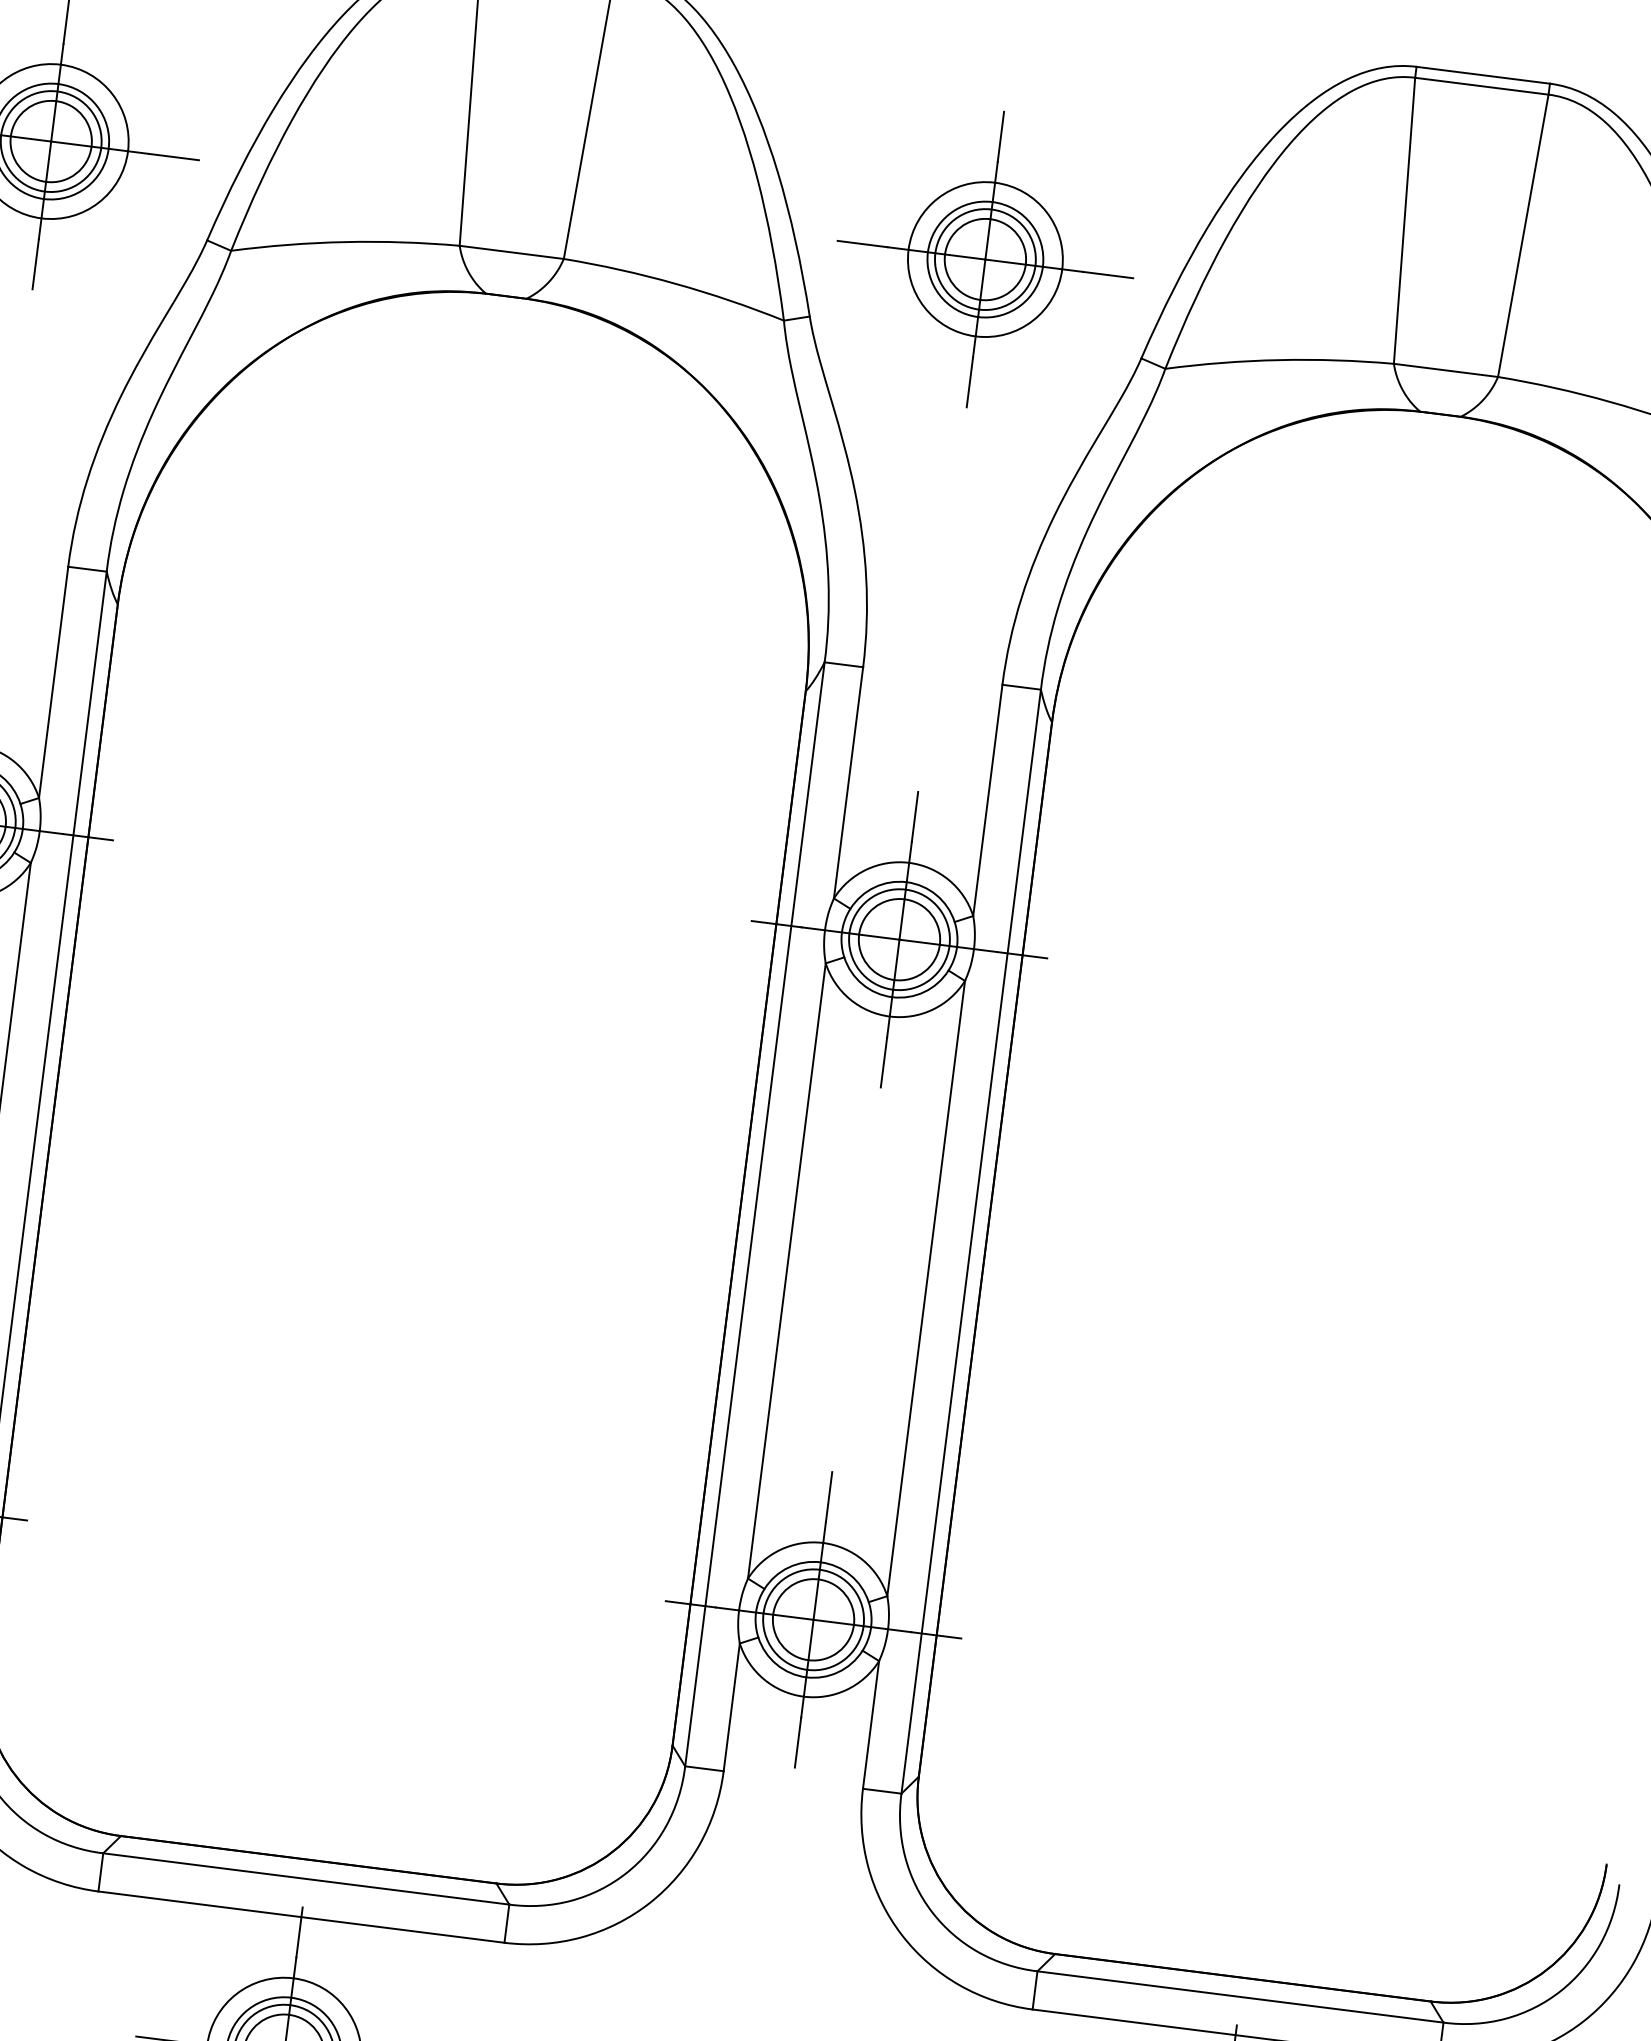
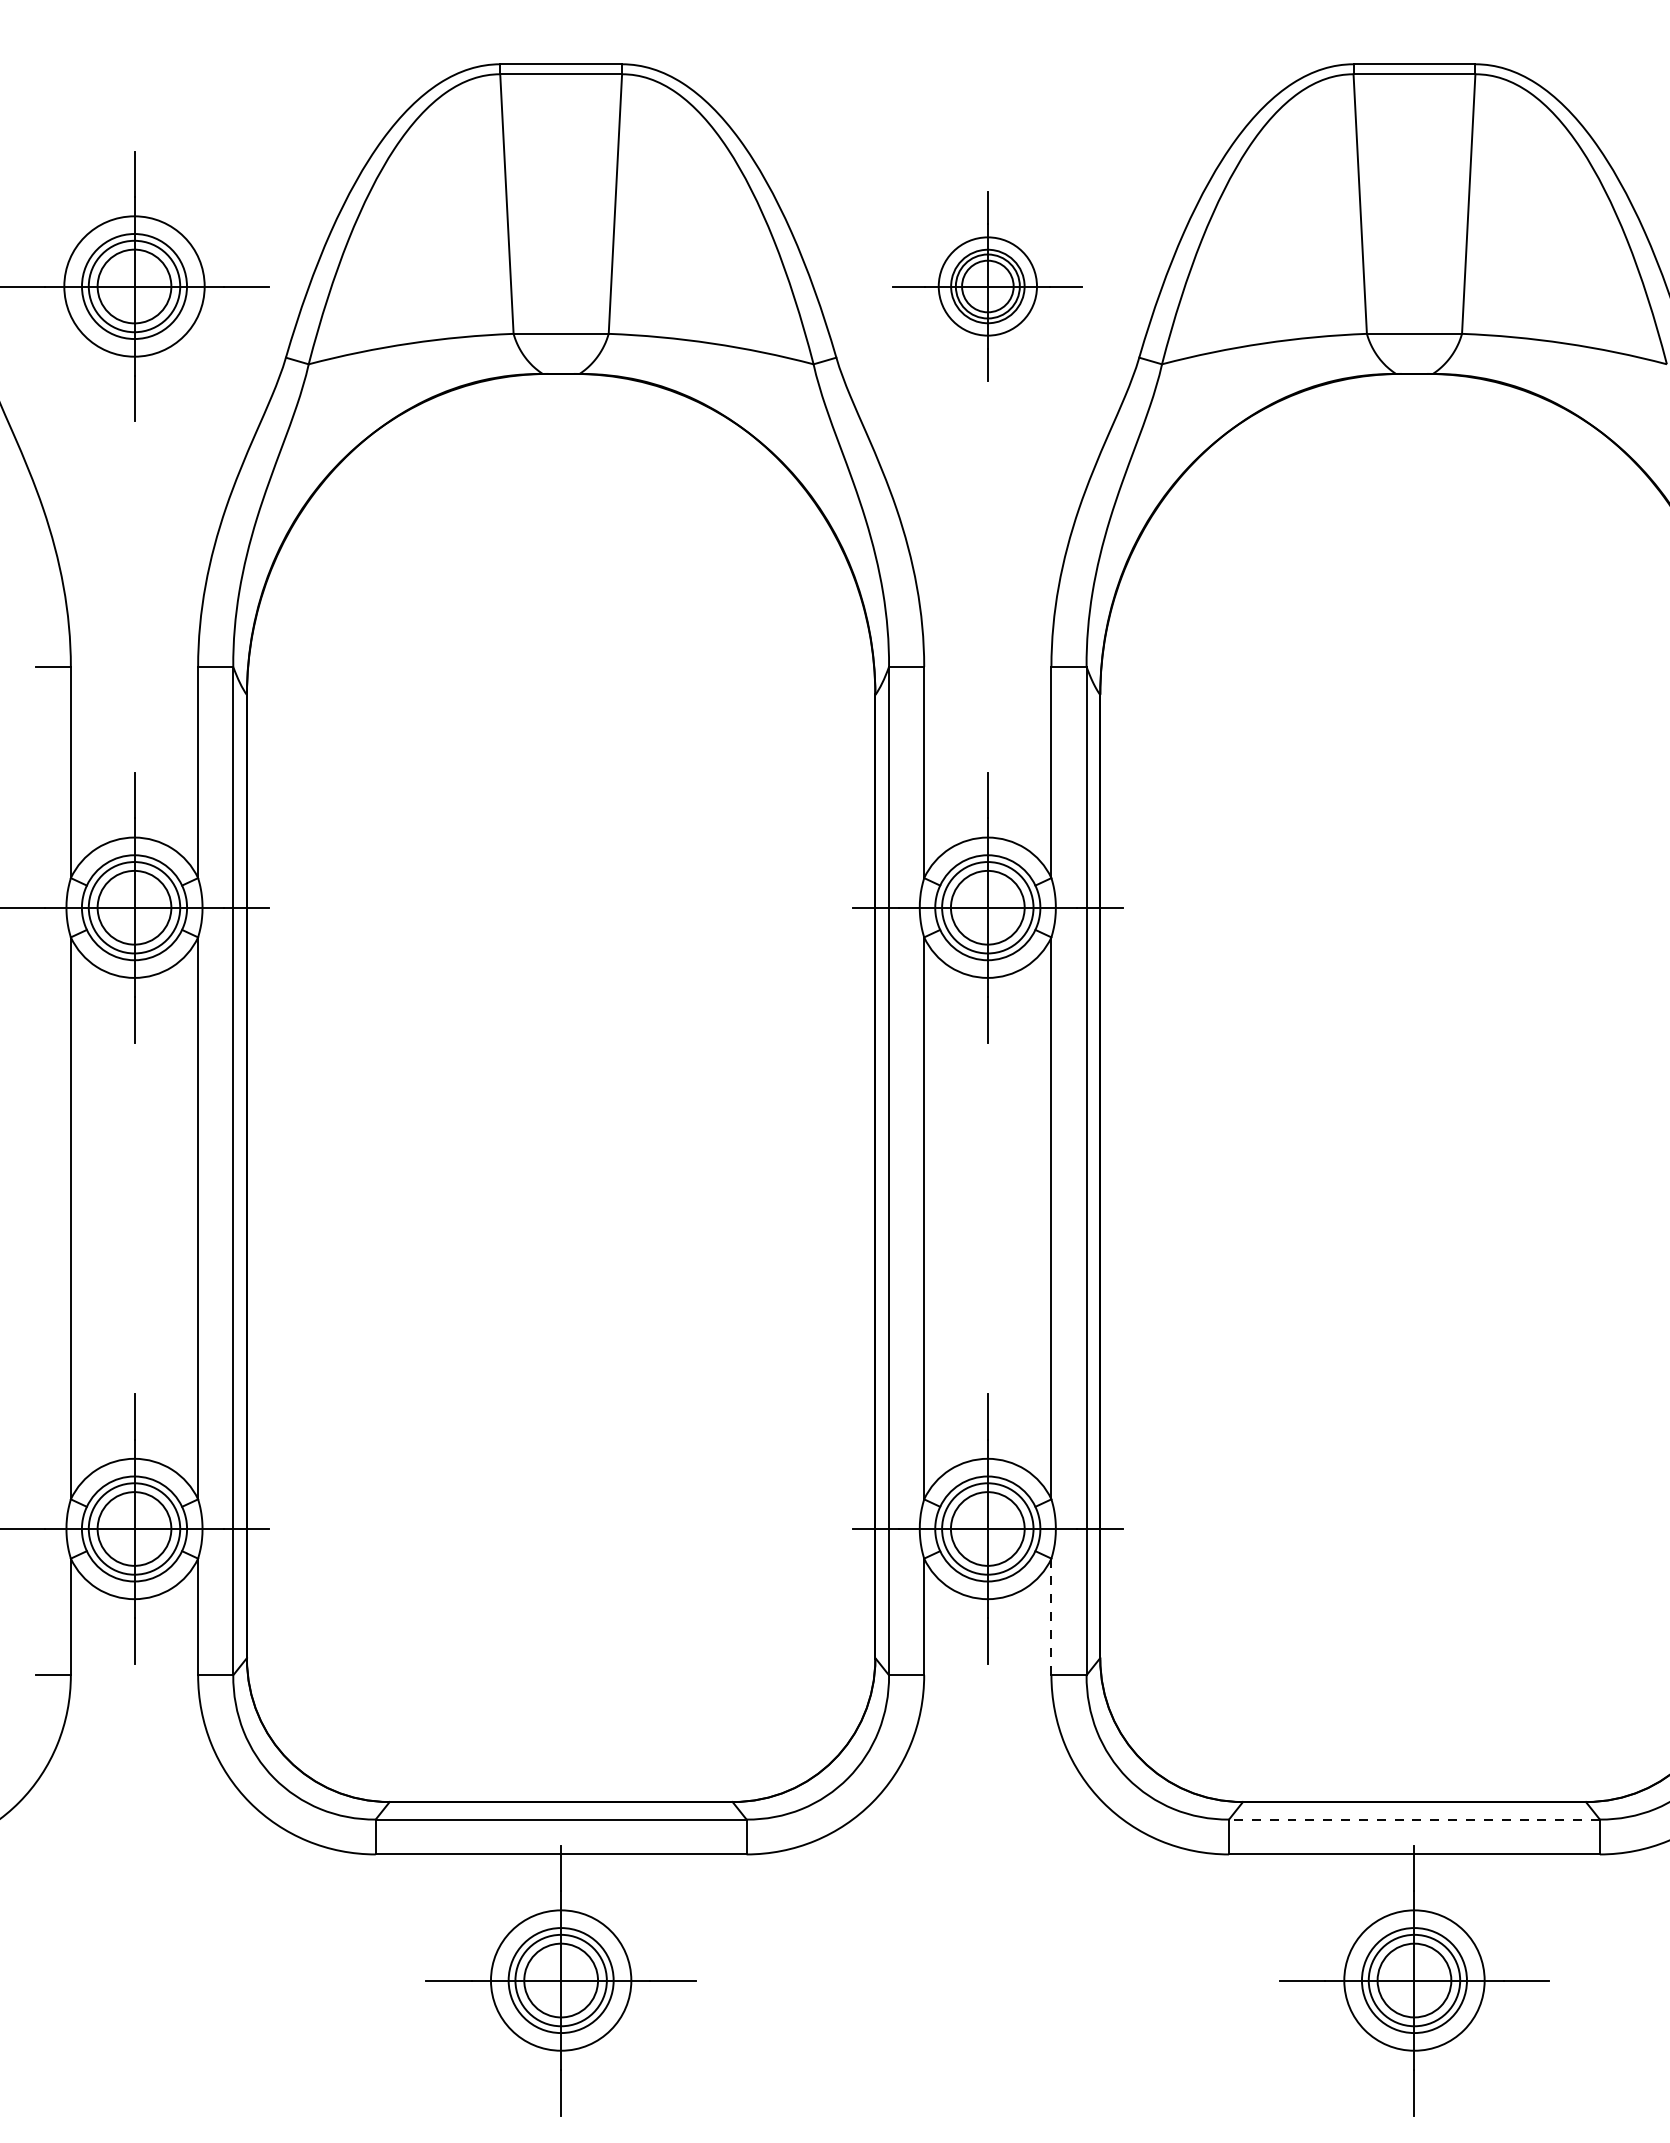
part: (985, 259) -> (987, 286), size x0.7
line: (871, 1725) -> (1051, 1617), solid -> dashed
line: (1239, 1996) -> (1413, 1819), solid -> dashed

